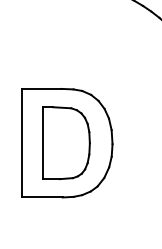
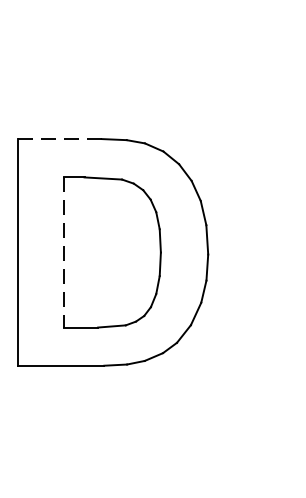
line: (42, 88) -> (61, 138), solid -> dashed
line: (43, 143) -> (64, 253), solid -> dashed

